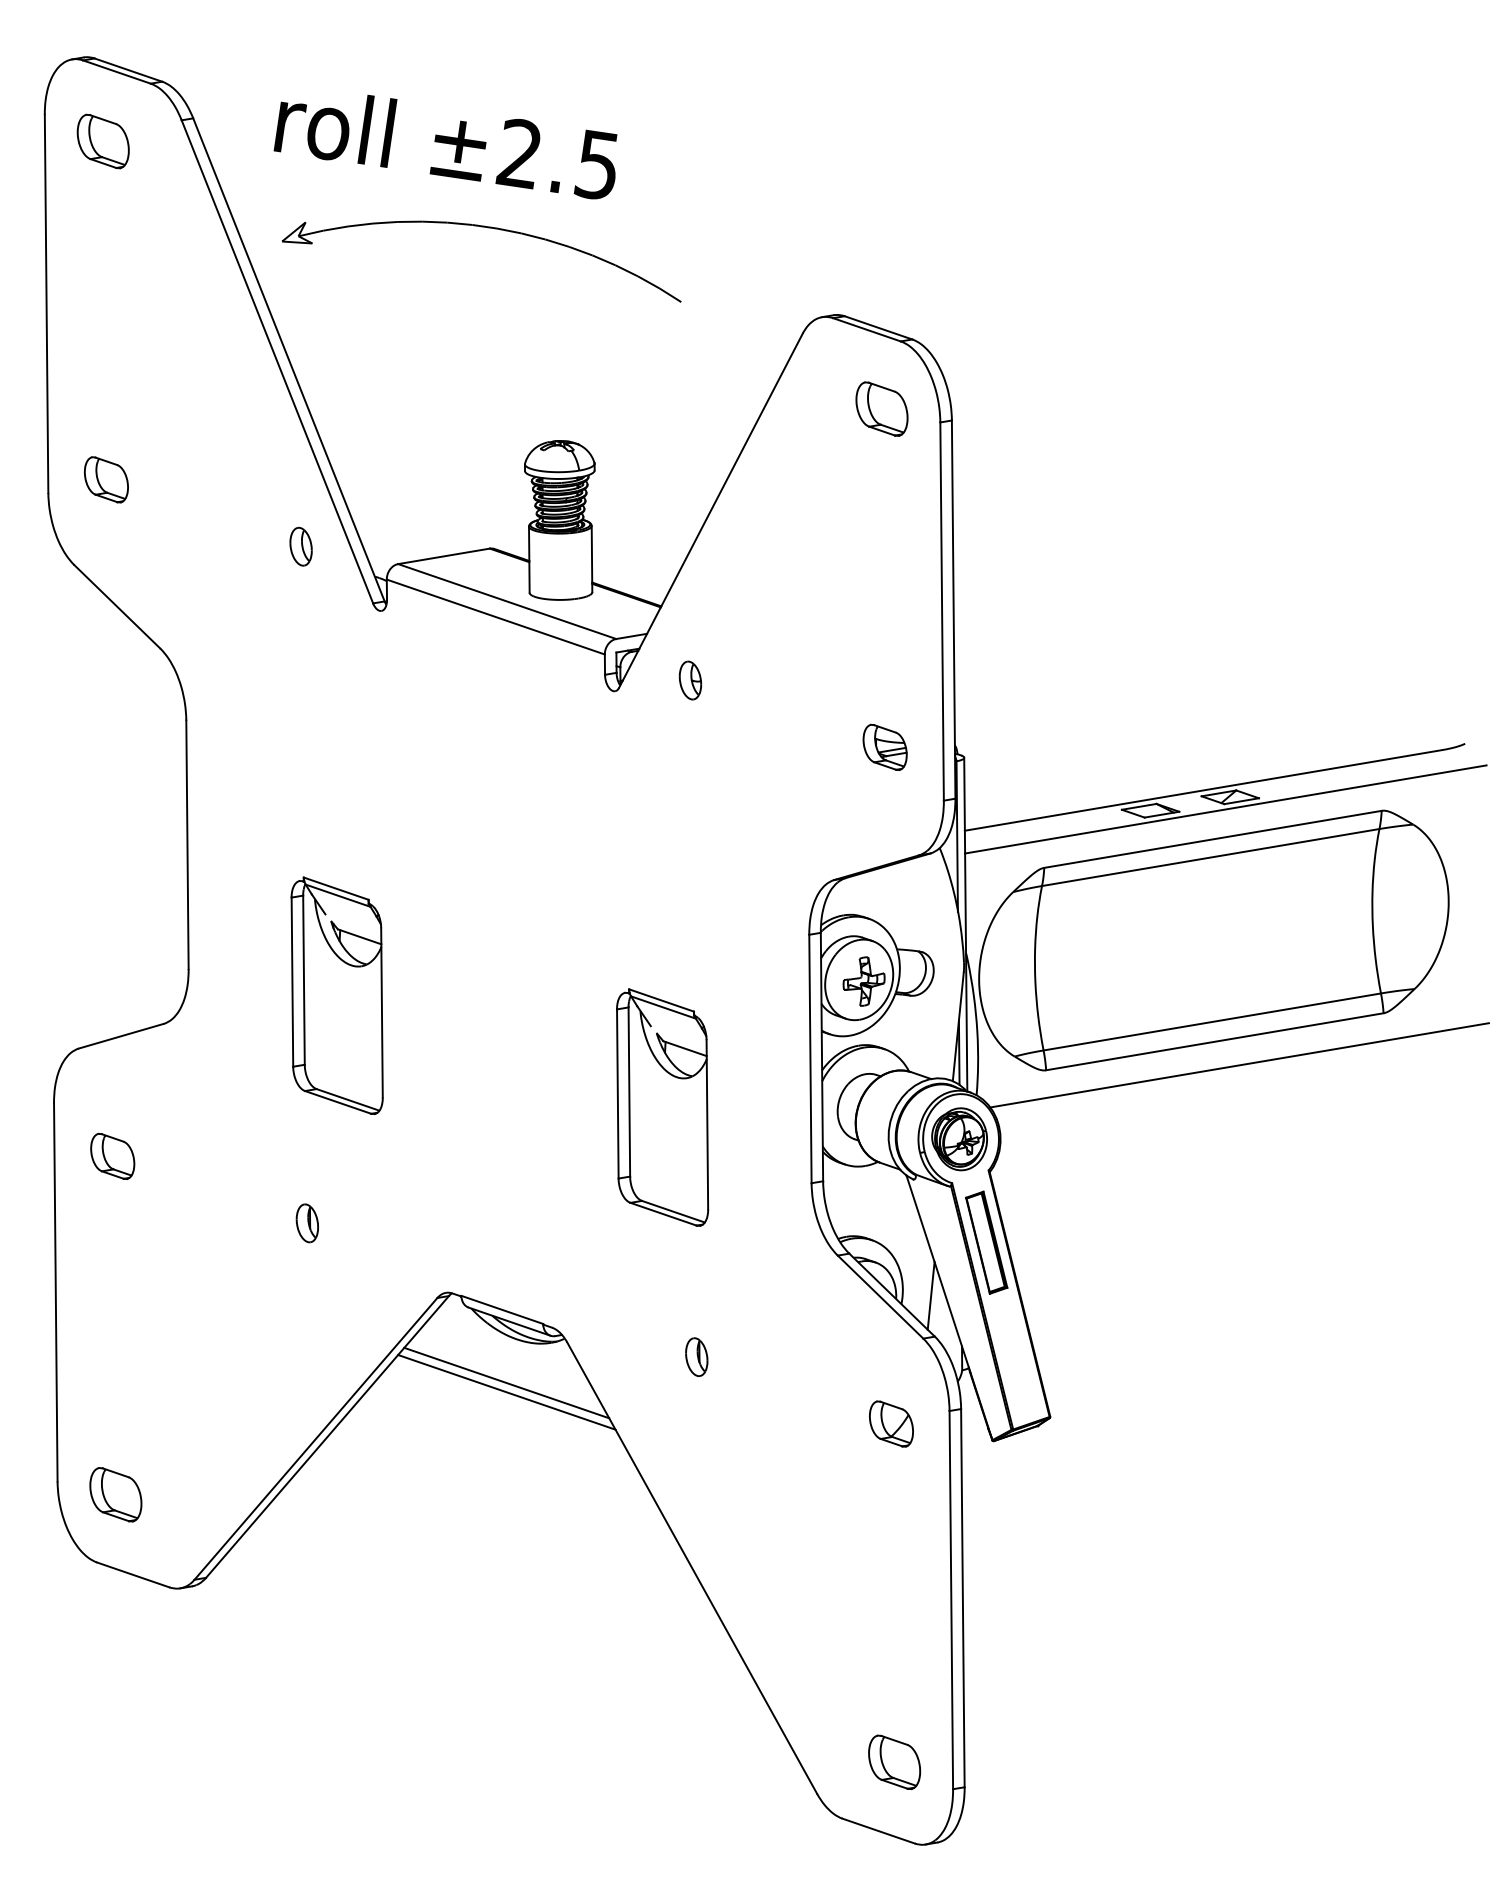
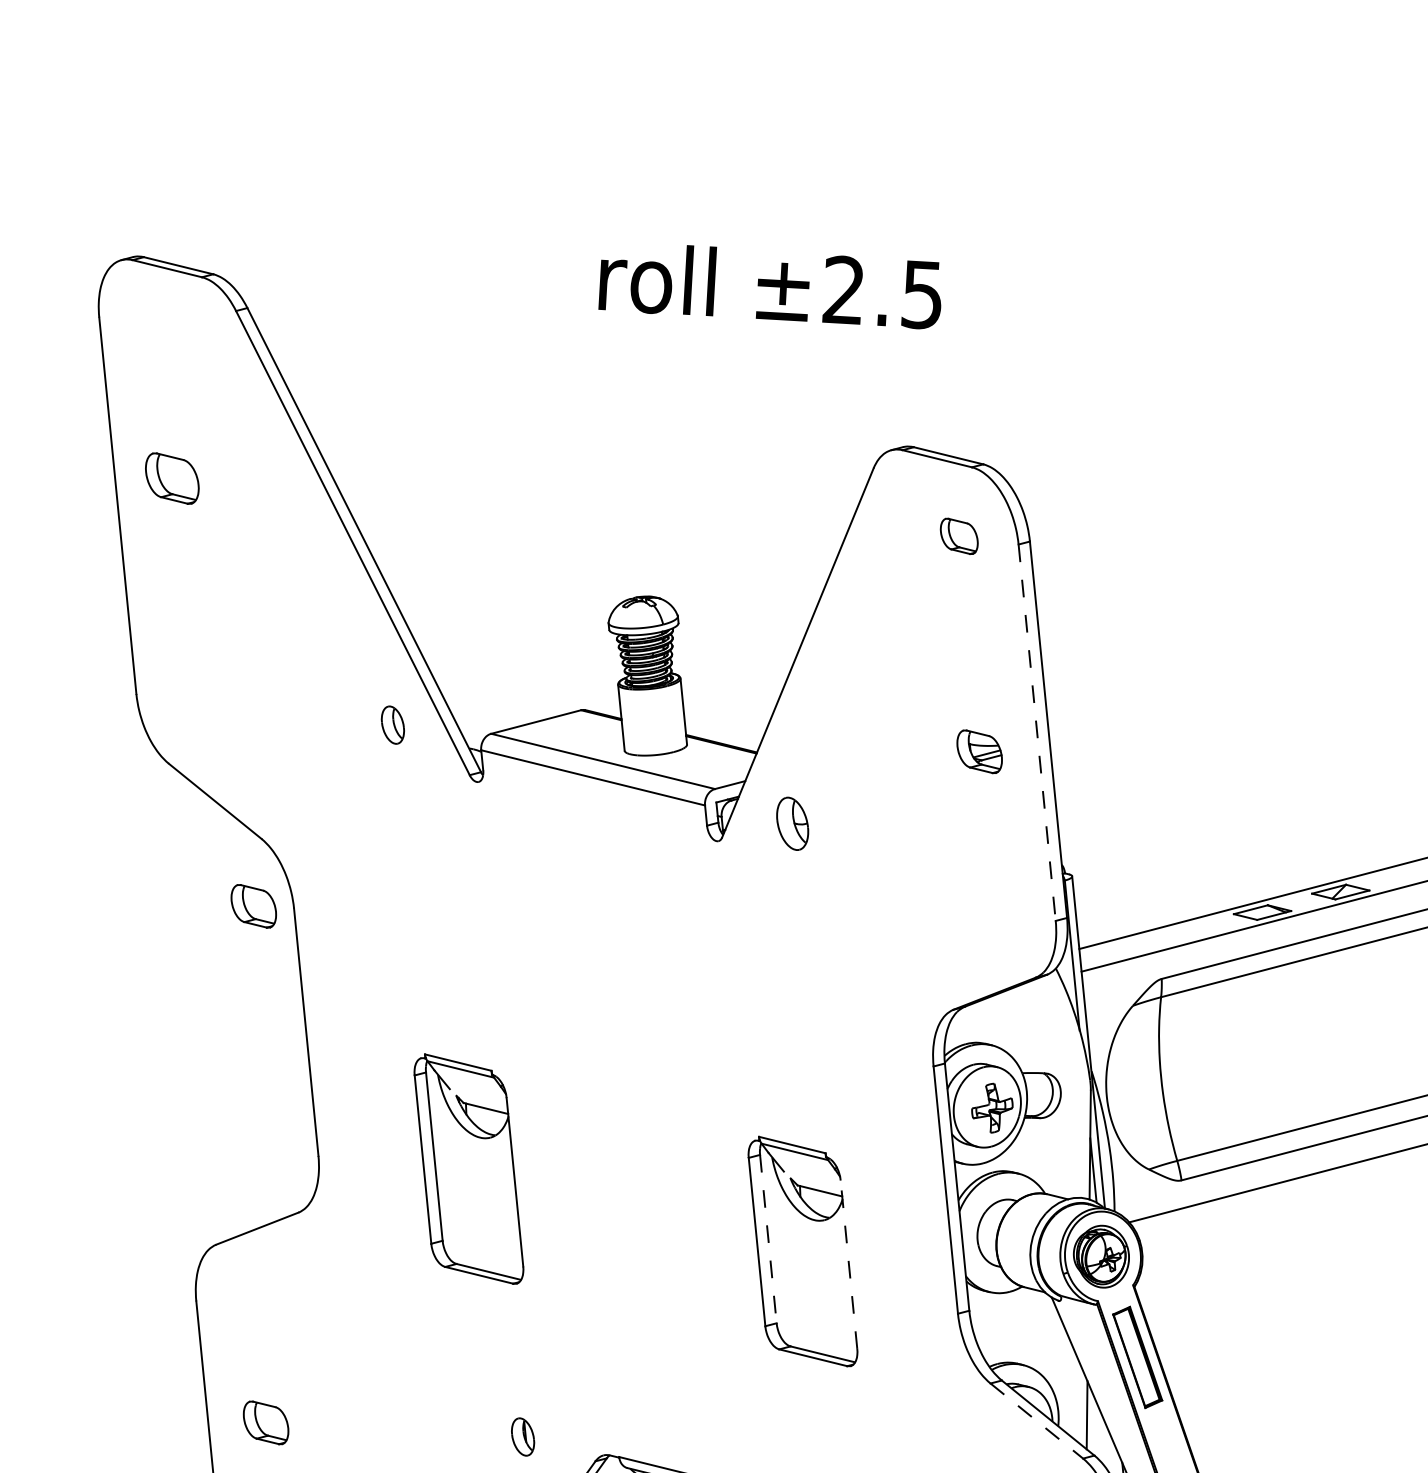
part: (102, 141) -> (171, 478), moved
text: (445, 146) -> (769, 289), moved
part: (487, 228) -> (550, 391), removed
part: (881, 408) -> (958, 535), size x0.7
part: (105, 479) -> (252, 906), moved
line: (942, 612) -> (1037, 733), solid -> dashed
part: (690, 680) -> (792, 823), size x1.4
part: (884, 746) -> (978, 750), moved
line: (629, 1092) -> (768, 1239), solid -> dashed
line: (707, 1124) -> (849, 1264), solid -> dashed
part: (112, 1155) -> (265, 1421), moved
part: (306, 1223) -> (522, 1437), moved
line: (880, 1297) -> (1036, 1421), solid -> dashed

